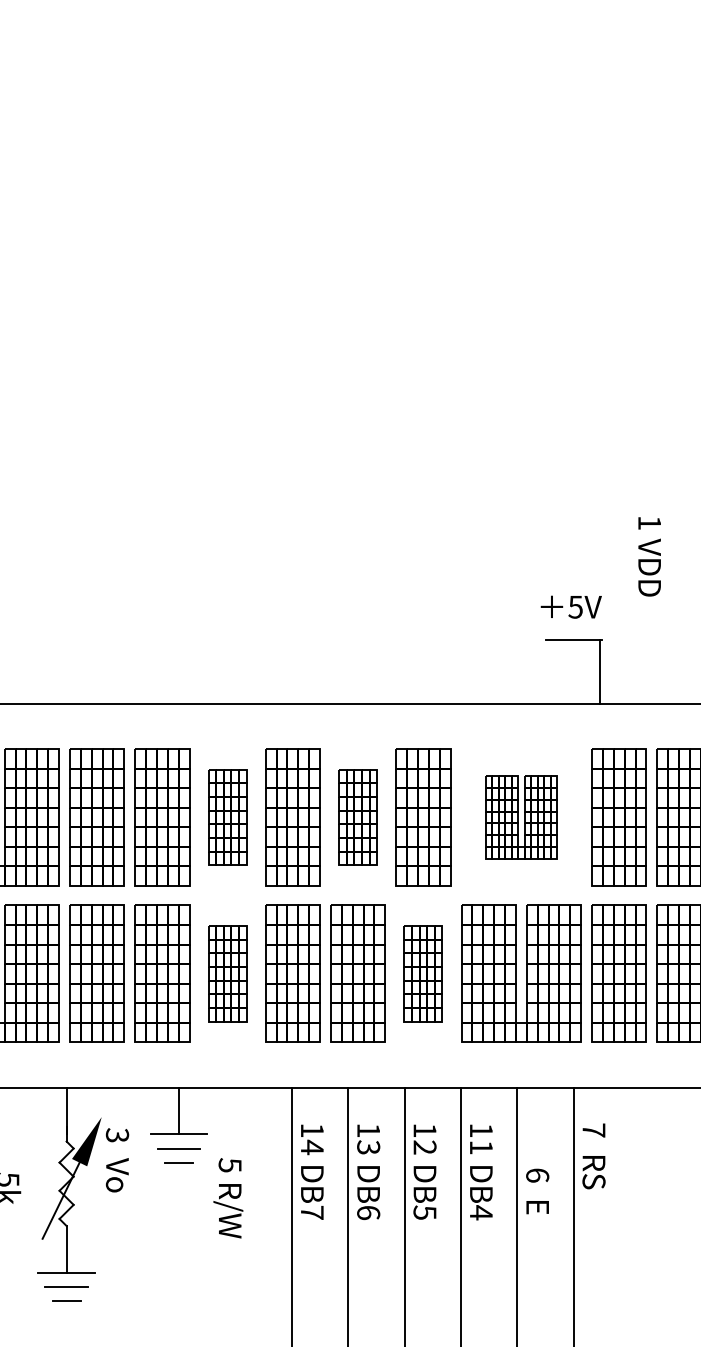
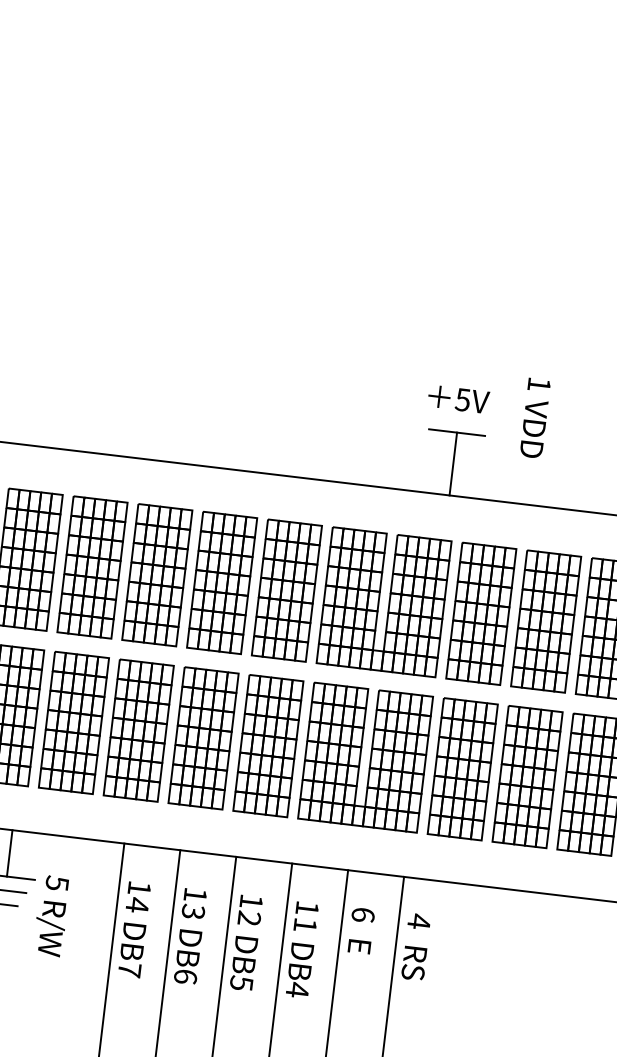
text: (649, 556) -> (535, 417), moved
line: (599, 671) -> (453, 463), moved
part: (227, 817) -> (92, 567), size x1.43
part: (357, 817) -> (221, 582), size x1.43
part: (521, 817) -> (384, 602), size x1.67
part: (227, 973) -> (73, 722), size x1.43
part: (423, 973) -> (268, 745), size x1.43
text: (593, 1130) -> (418, 921), 7 -> 4
text: (537, 1191) -> (361, 930), moved
text: (228, 1198) -> (51, 916), moved

